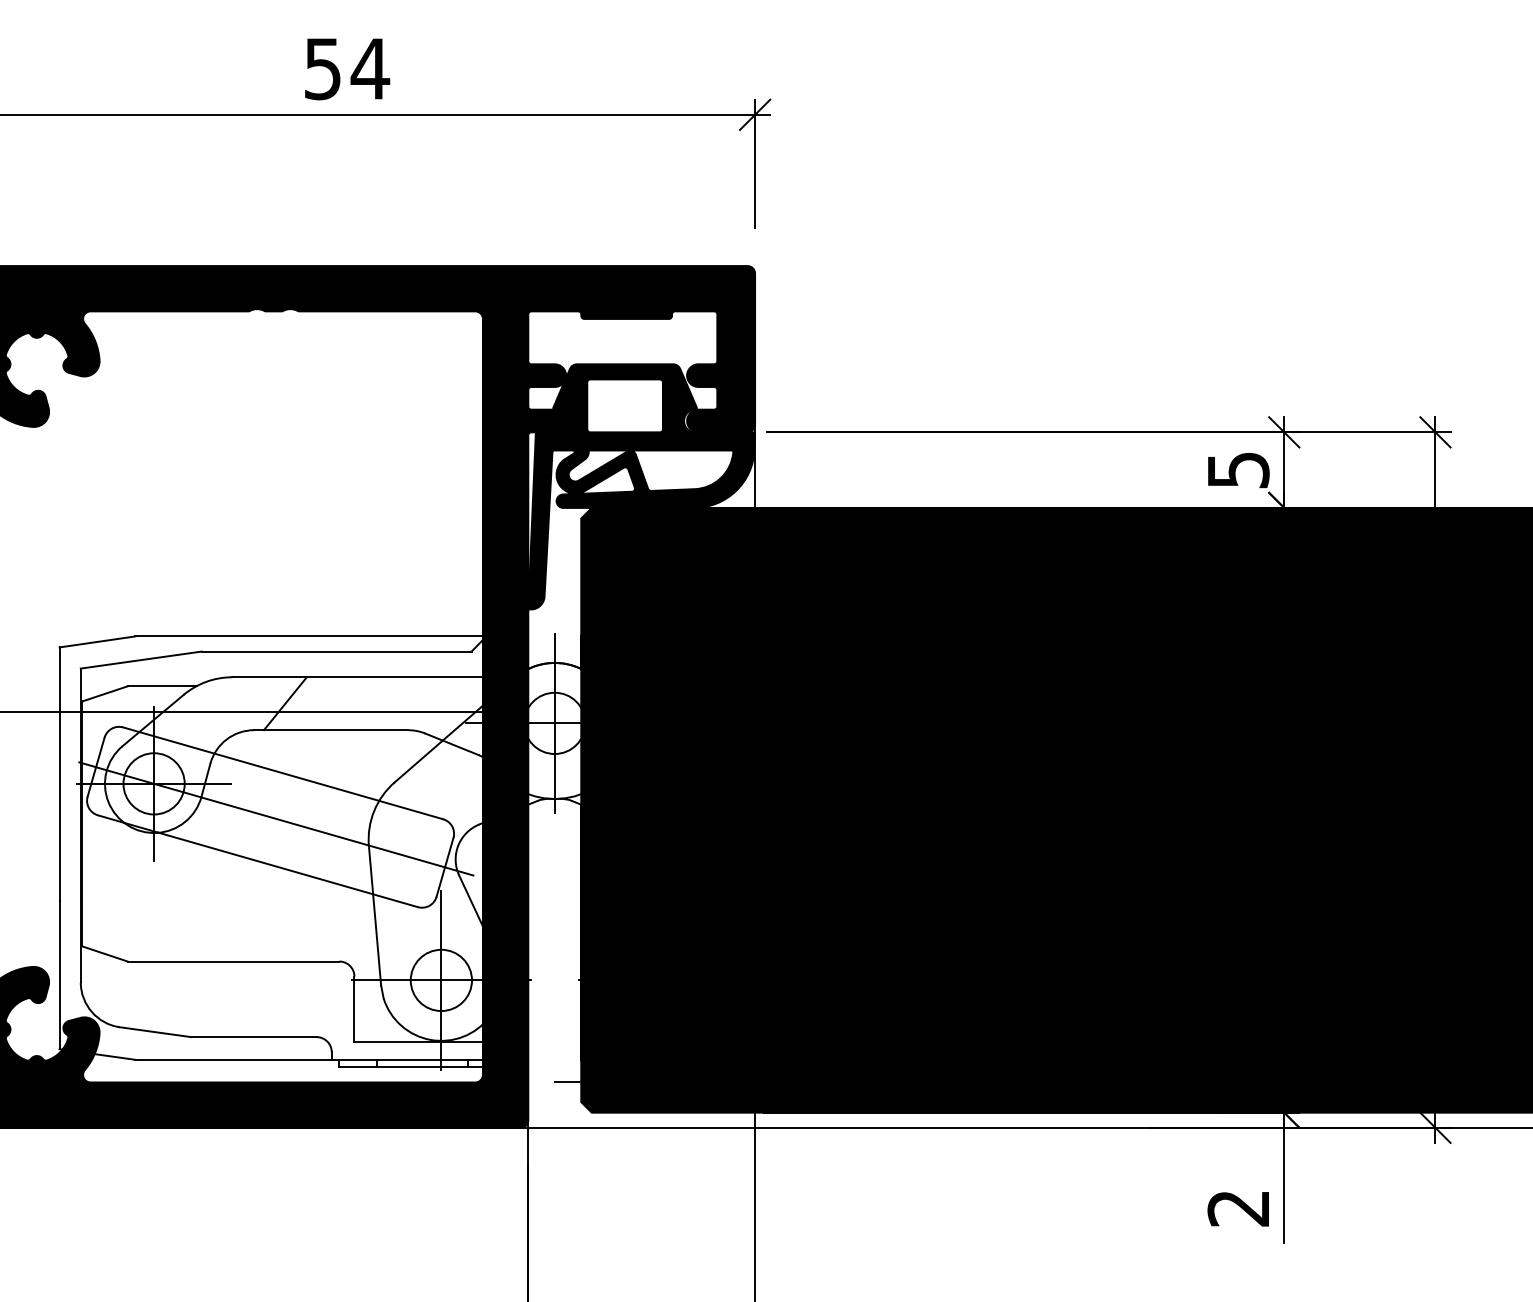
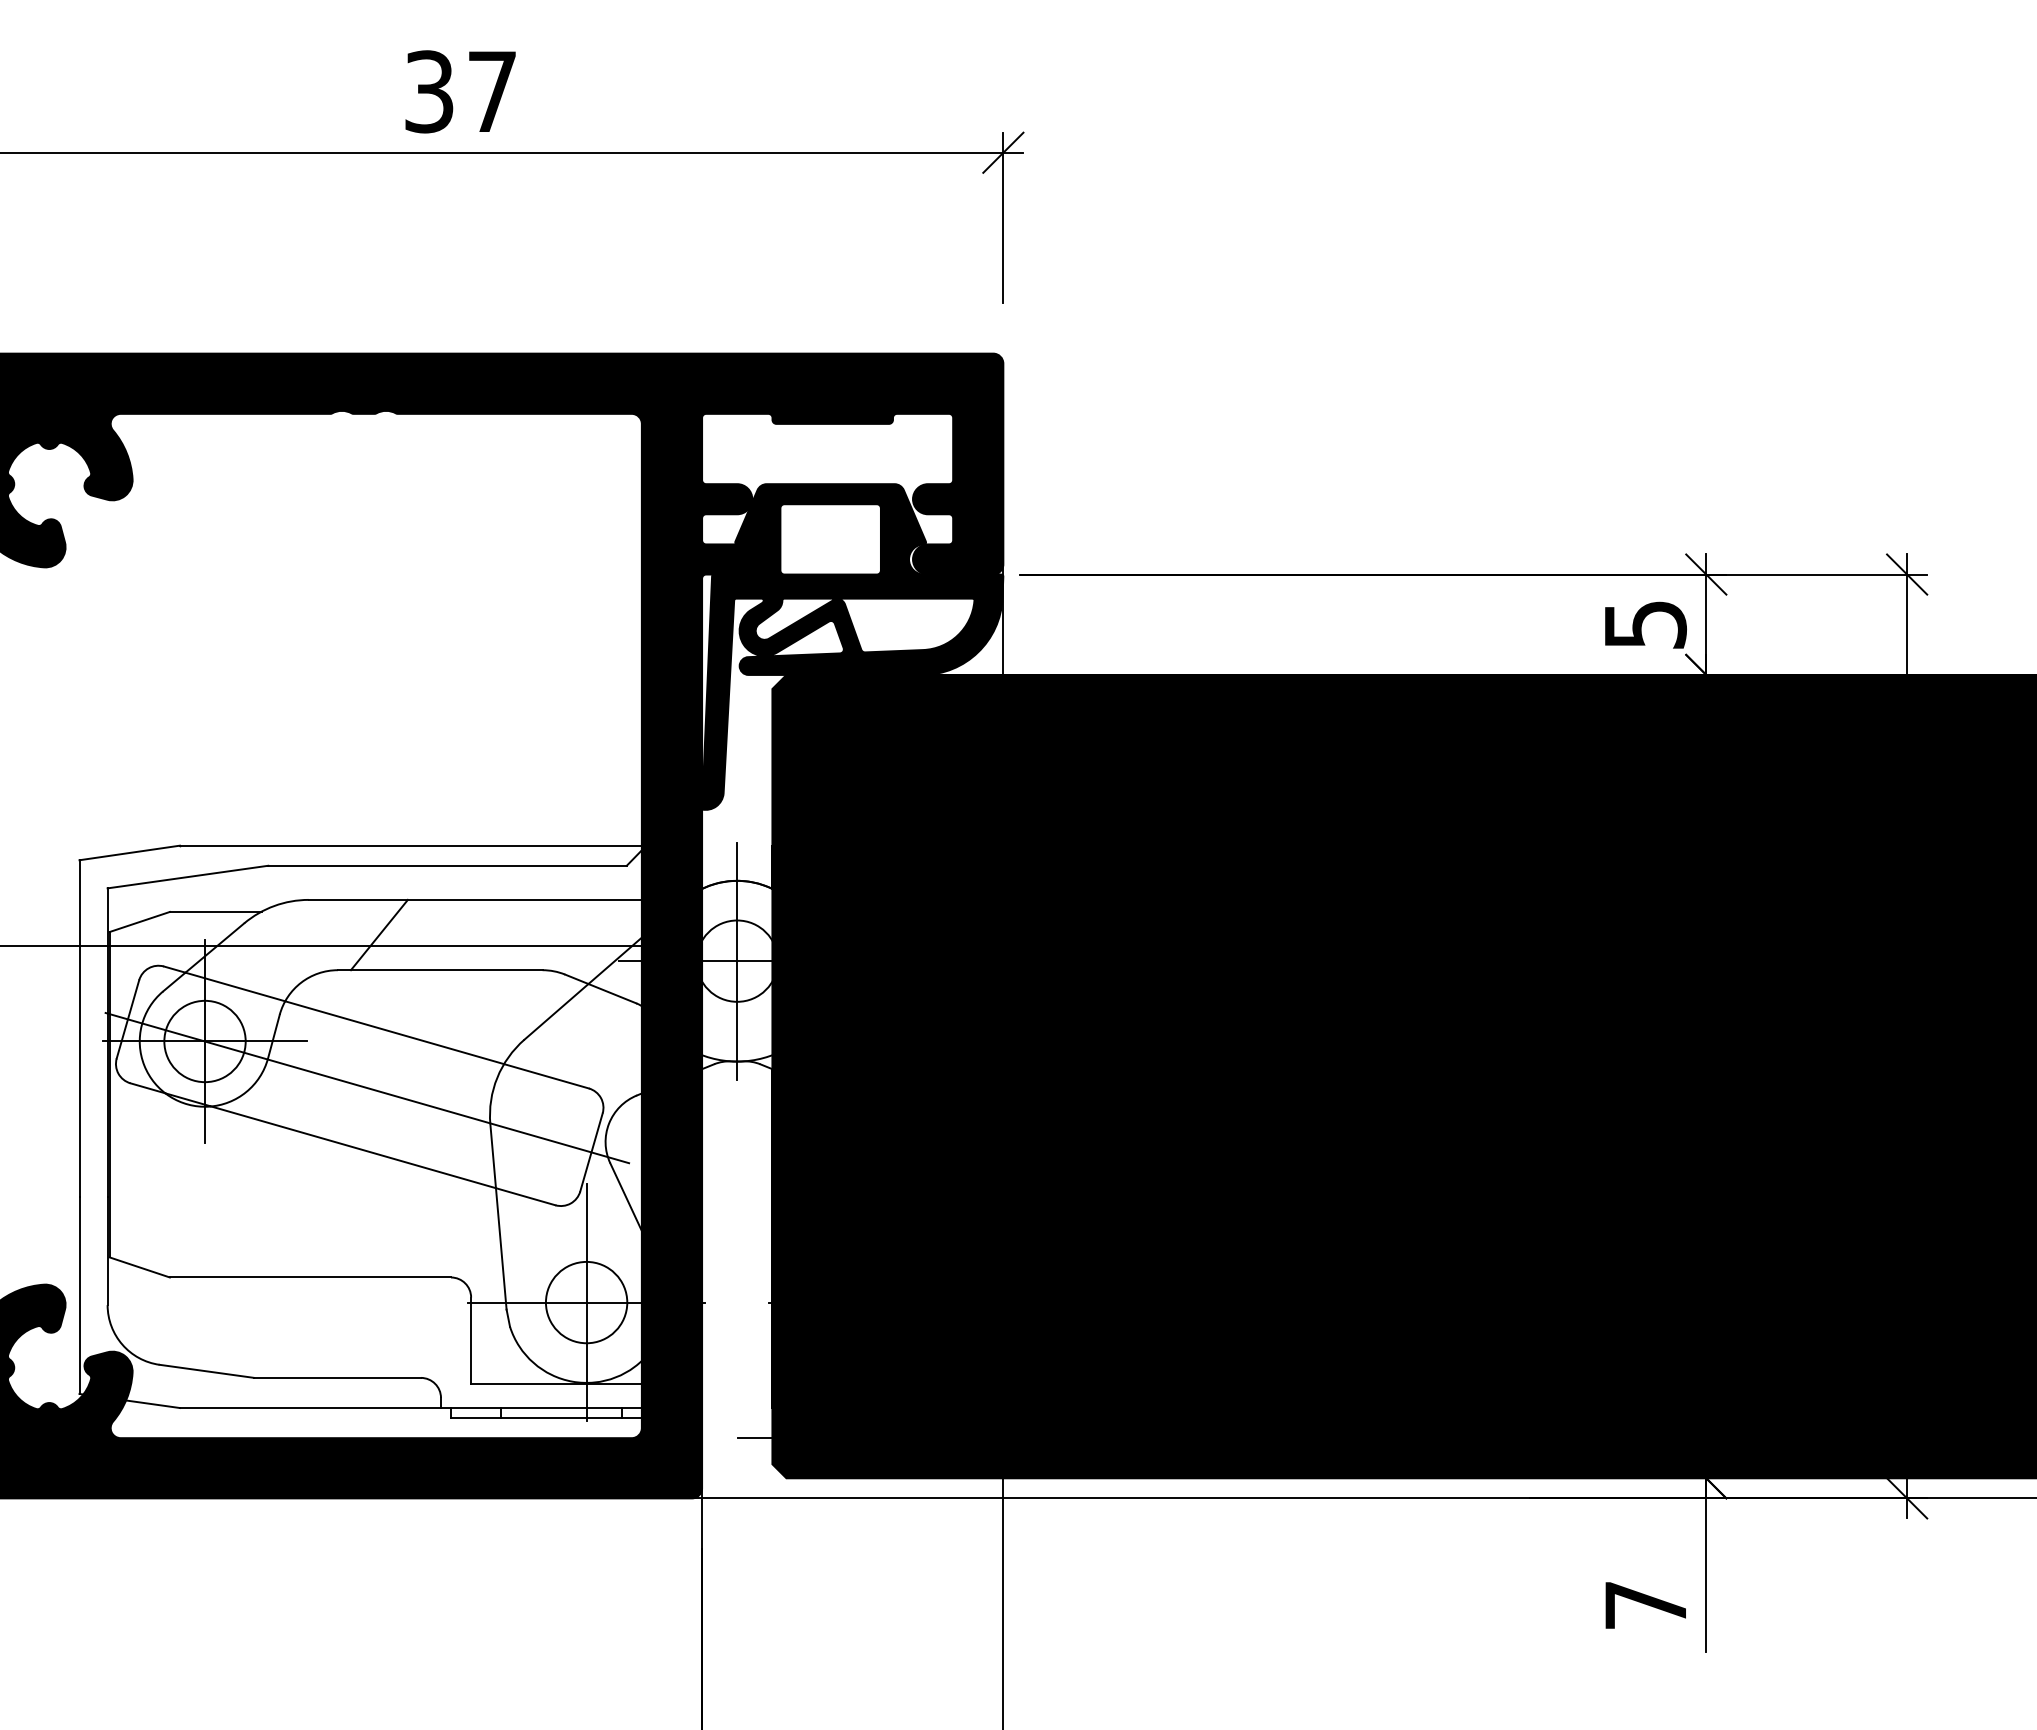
text: (347, 68) -> (461, 91), 54 -> 37
text: (1237, 1208) -> (1644, 1605), 2 -> 7

